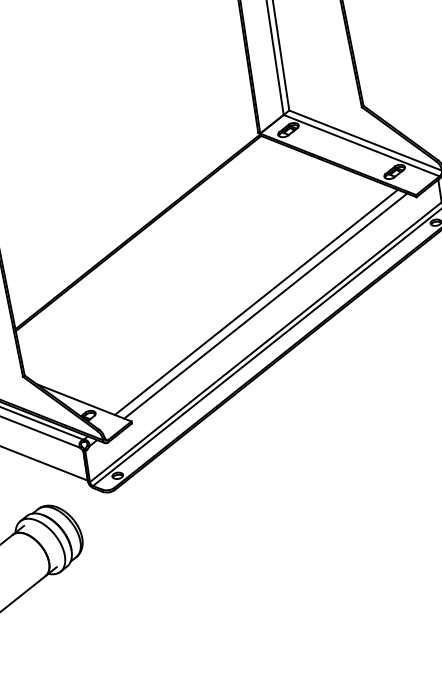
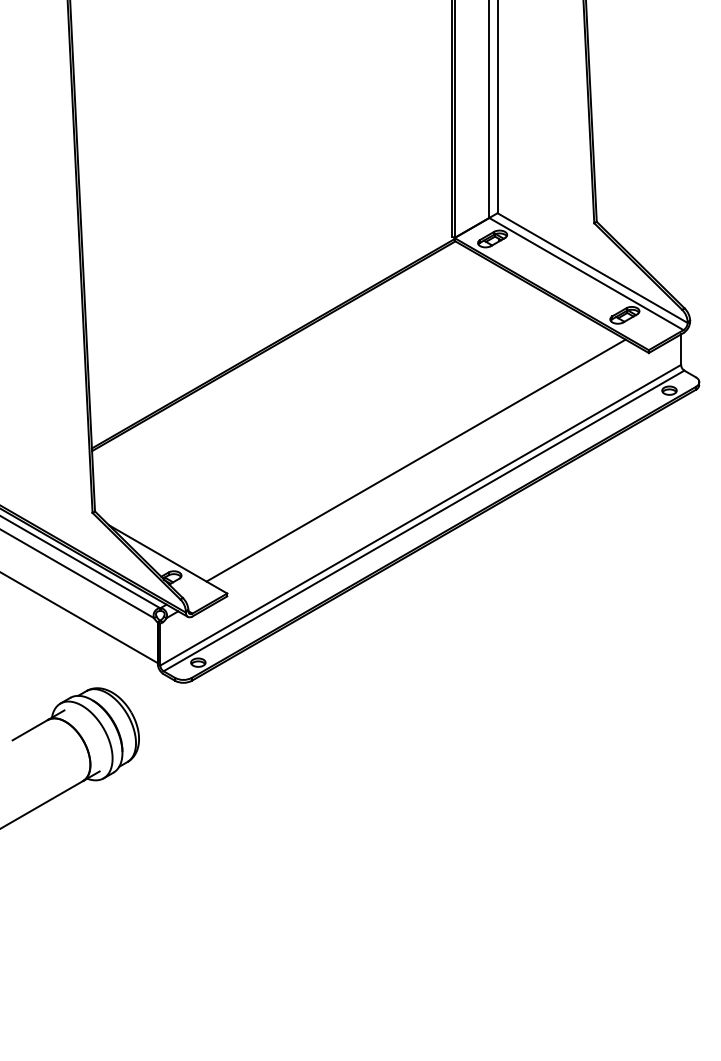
line: (265, 306) -> (427, 467), removed

